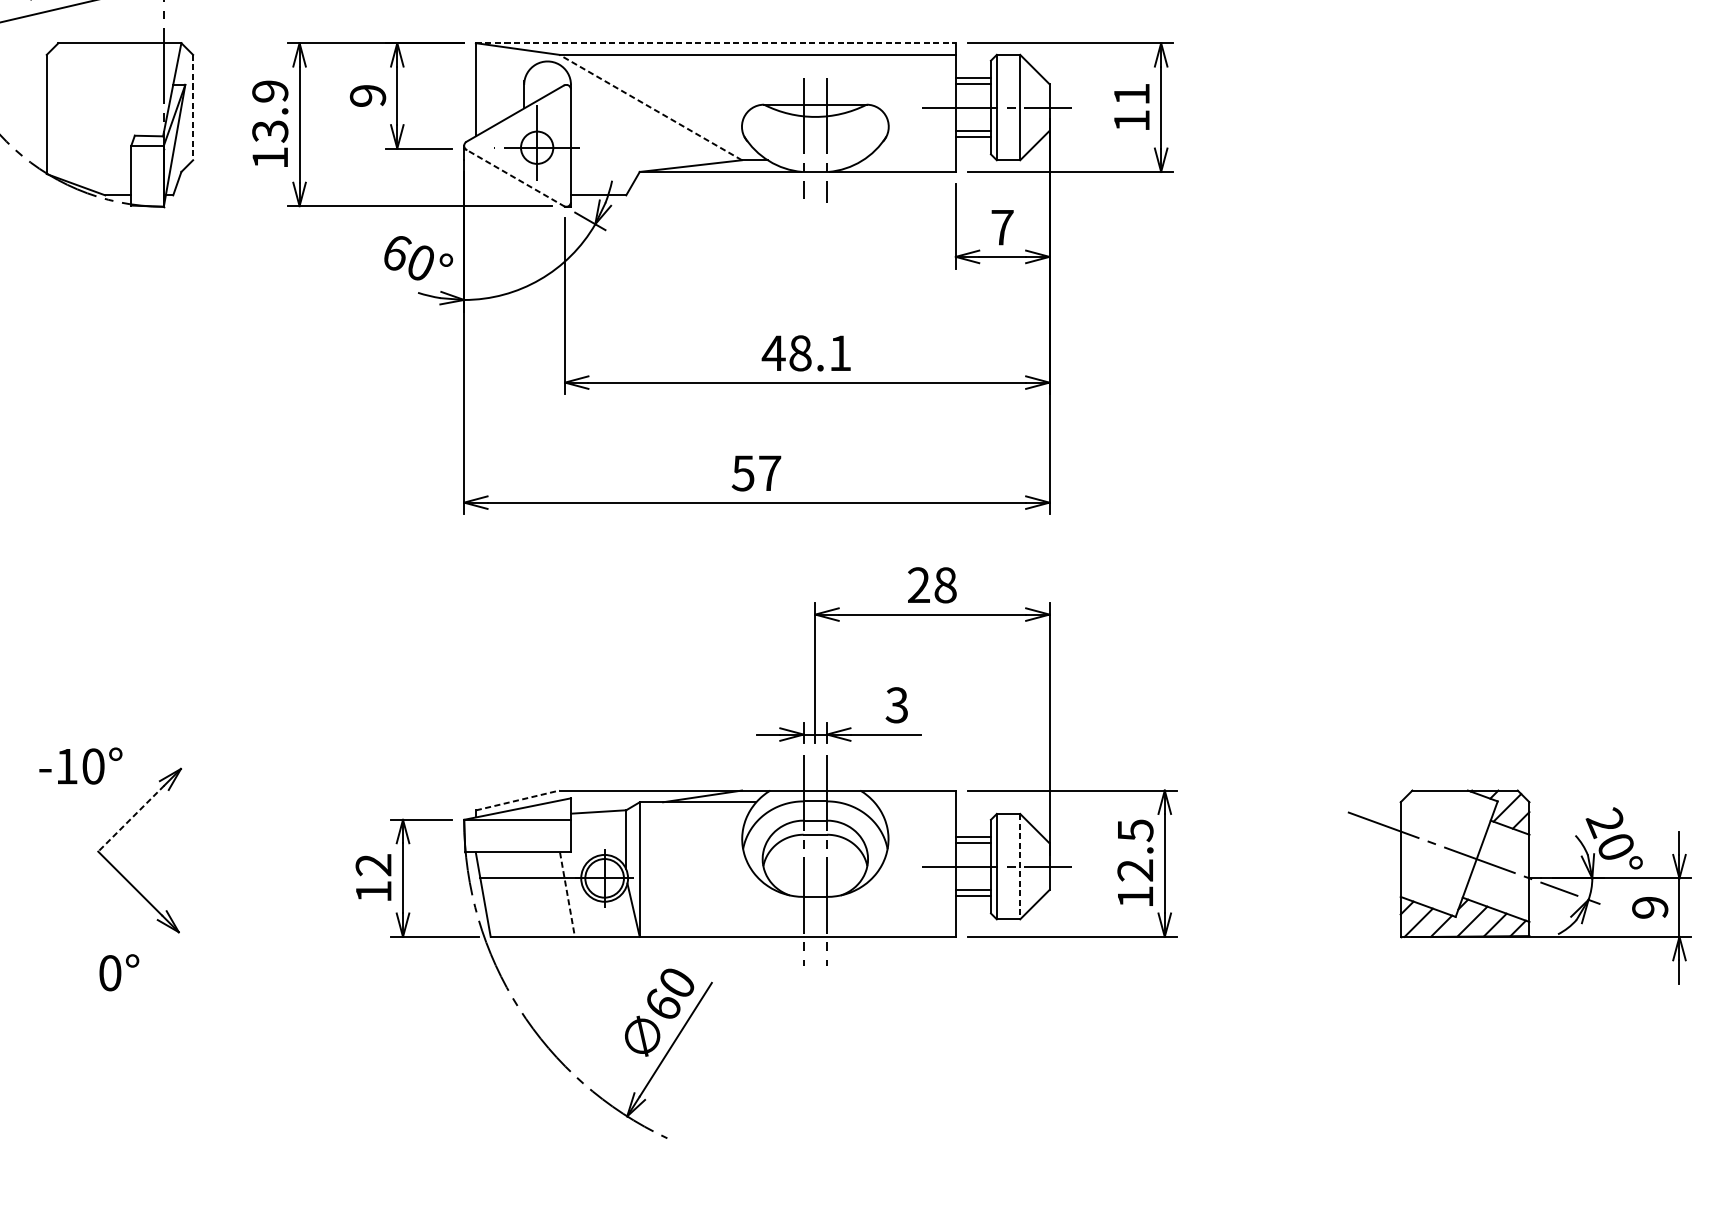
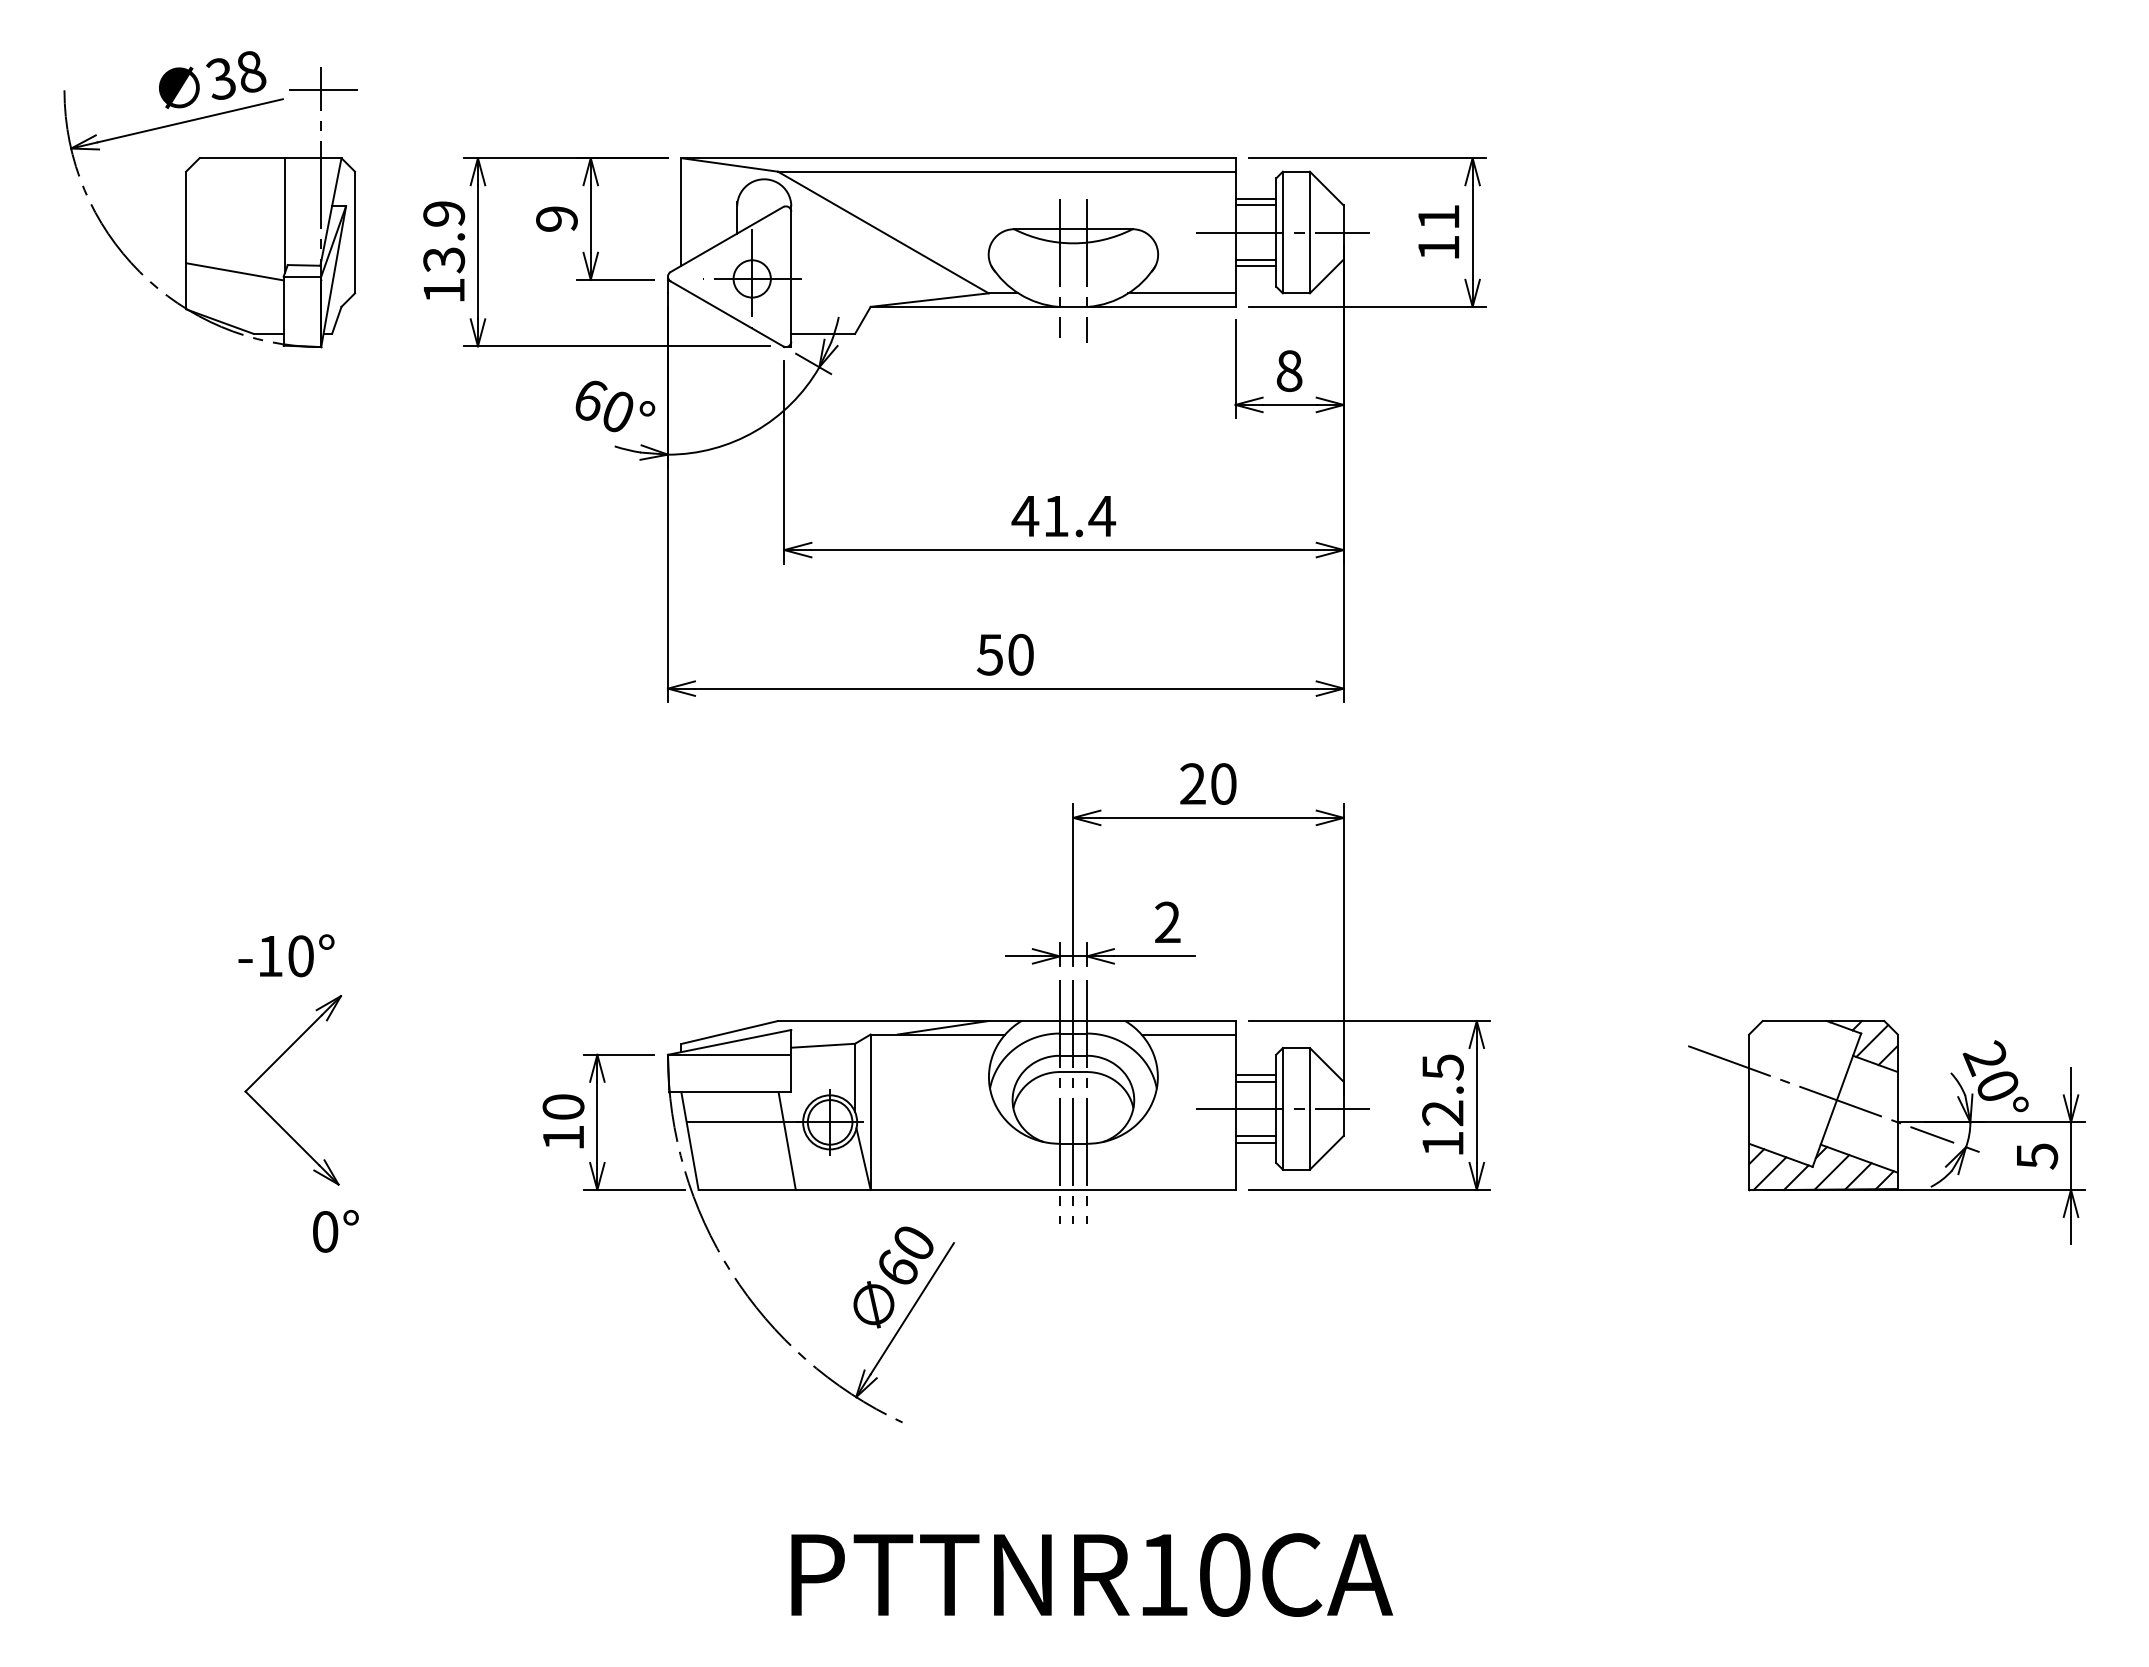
line: (716, 43) -> (959, 158), dashed -> solid
line: (132, 92) -> (285, 215), added
line: (193, 107) -> (355, 232), dashed -> solid
line: (650, 107) -> (883, 232), dashed -> solid
line: (88, 141) -> (234, 271), added
line: (908, 160) -> (1181, 293), added
line: (515, 178) -> (727, 314), dashed -> solid
text: (1002, 227) -> (1289, 371), 7 -> 8
text: (820, 353) -> (1079, 516), 48.1 -> 41.4
text: (769, 473) -> (1020, 654), 57 -> 50
text: (945, 584) -> (1223, 783), 28 -> 20
text: (896, 705) -> (1167, 922), 3 -> 2
text: (80, 765) -> (286, 955), moved
line: (517, 800) -> (729, 1032), dashed -> solid
line: (915, 802) -> (1188, 1034), added
line: (131, 818) -> (283, 1053), dashed -> solid
line: (815, 860) -> (1073, 1101), added
text: (373, 864) -> (563, 1106), 12 -> 10
line: (1019, 866) -> (1309, 1108), dashed -> solid
line: (567, 894) -> (787, 1141), dashed -> solid
text: (1650, 907) -> (2037, 1156), 9 -> 5
text: (119, 972) -> (335, 1231), moved

